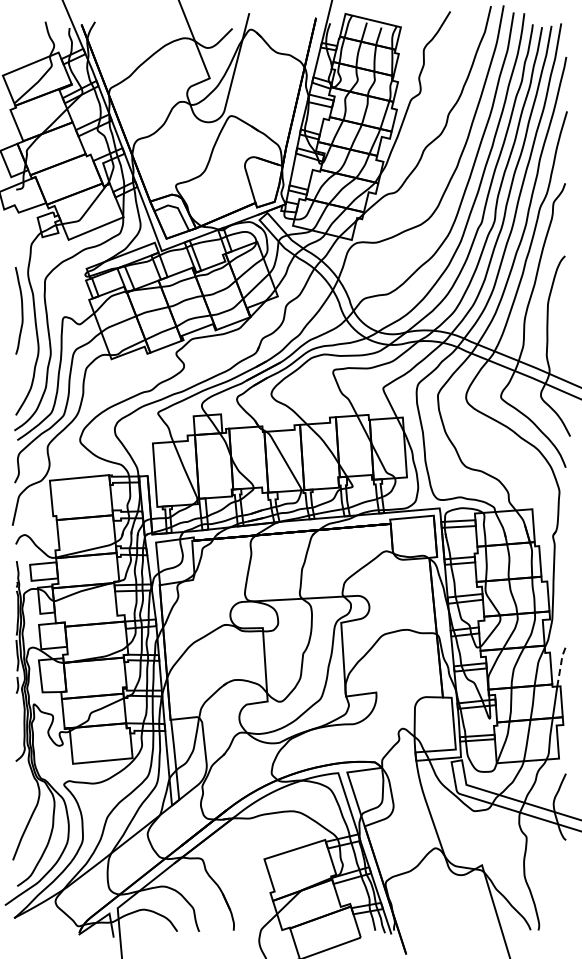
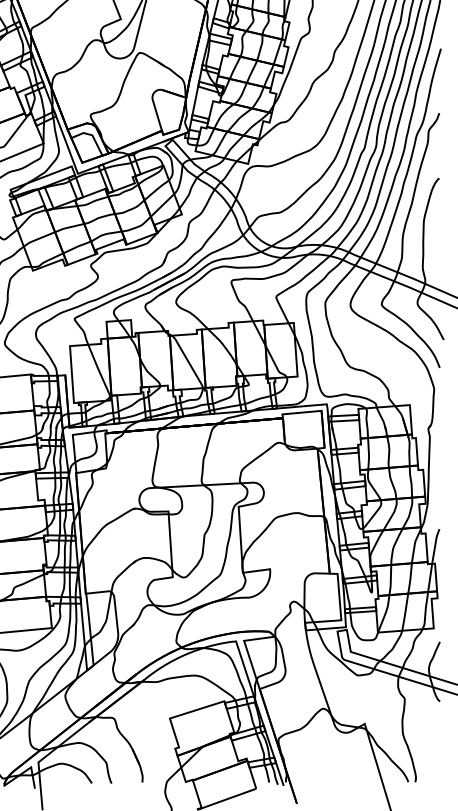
line: (560, 665) -> (435, 545), dashed -> solid

